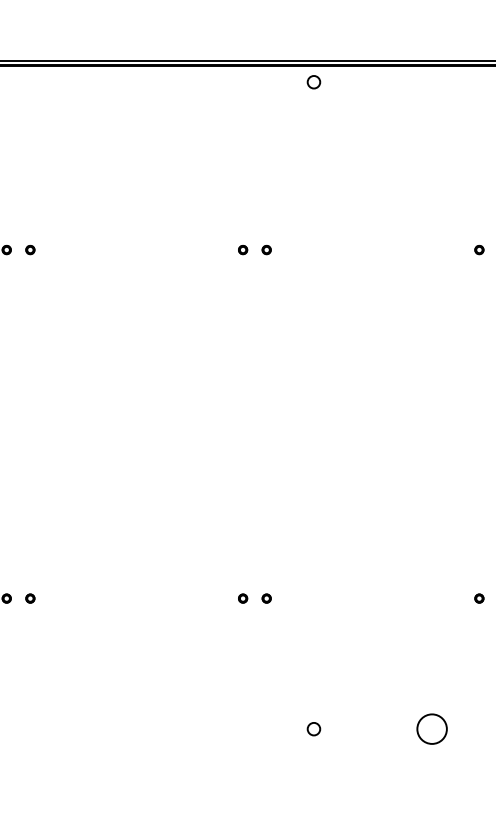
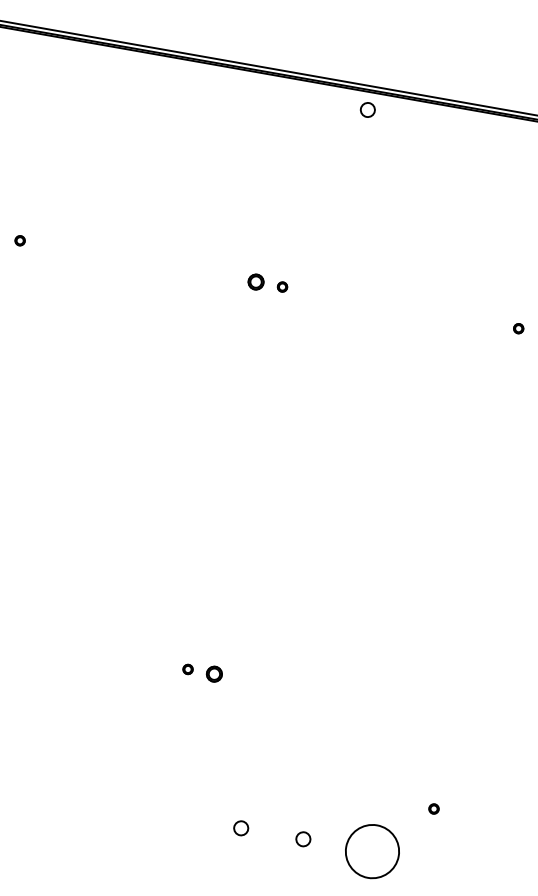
part: (243, 250) -> (256, 283), size x1.6
part: (266, 598) -> (214, 673), size x1.6
part: (479, 598) -> (434, 808), moved
circle: (431, 728) -> (371, 850), size x1.6
circle: (369, 729) -> (302, 839), added

